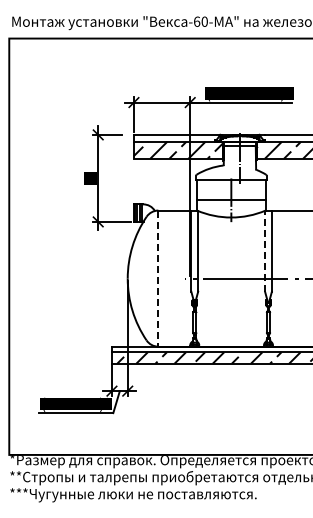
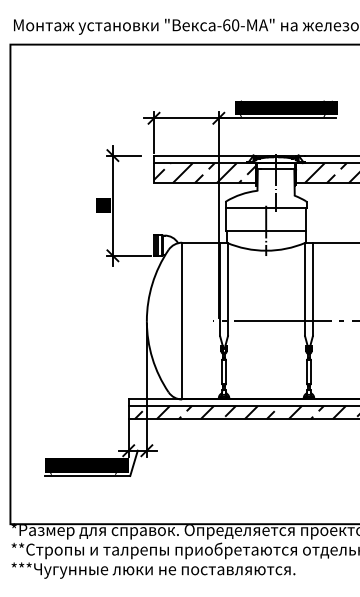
line: (265, 251) -> (305, 289), dashed -> solid
line: (158, 279) -> (182, 322), dashed -> solid

